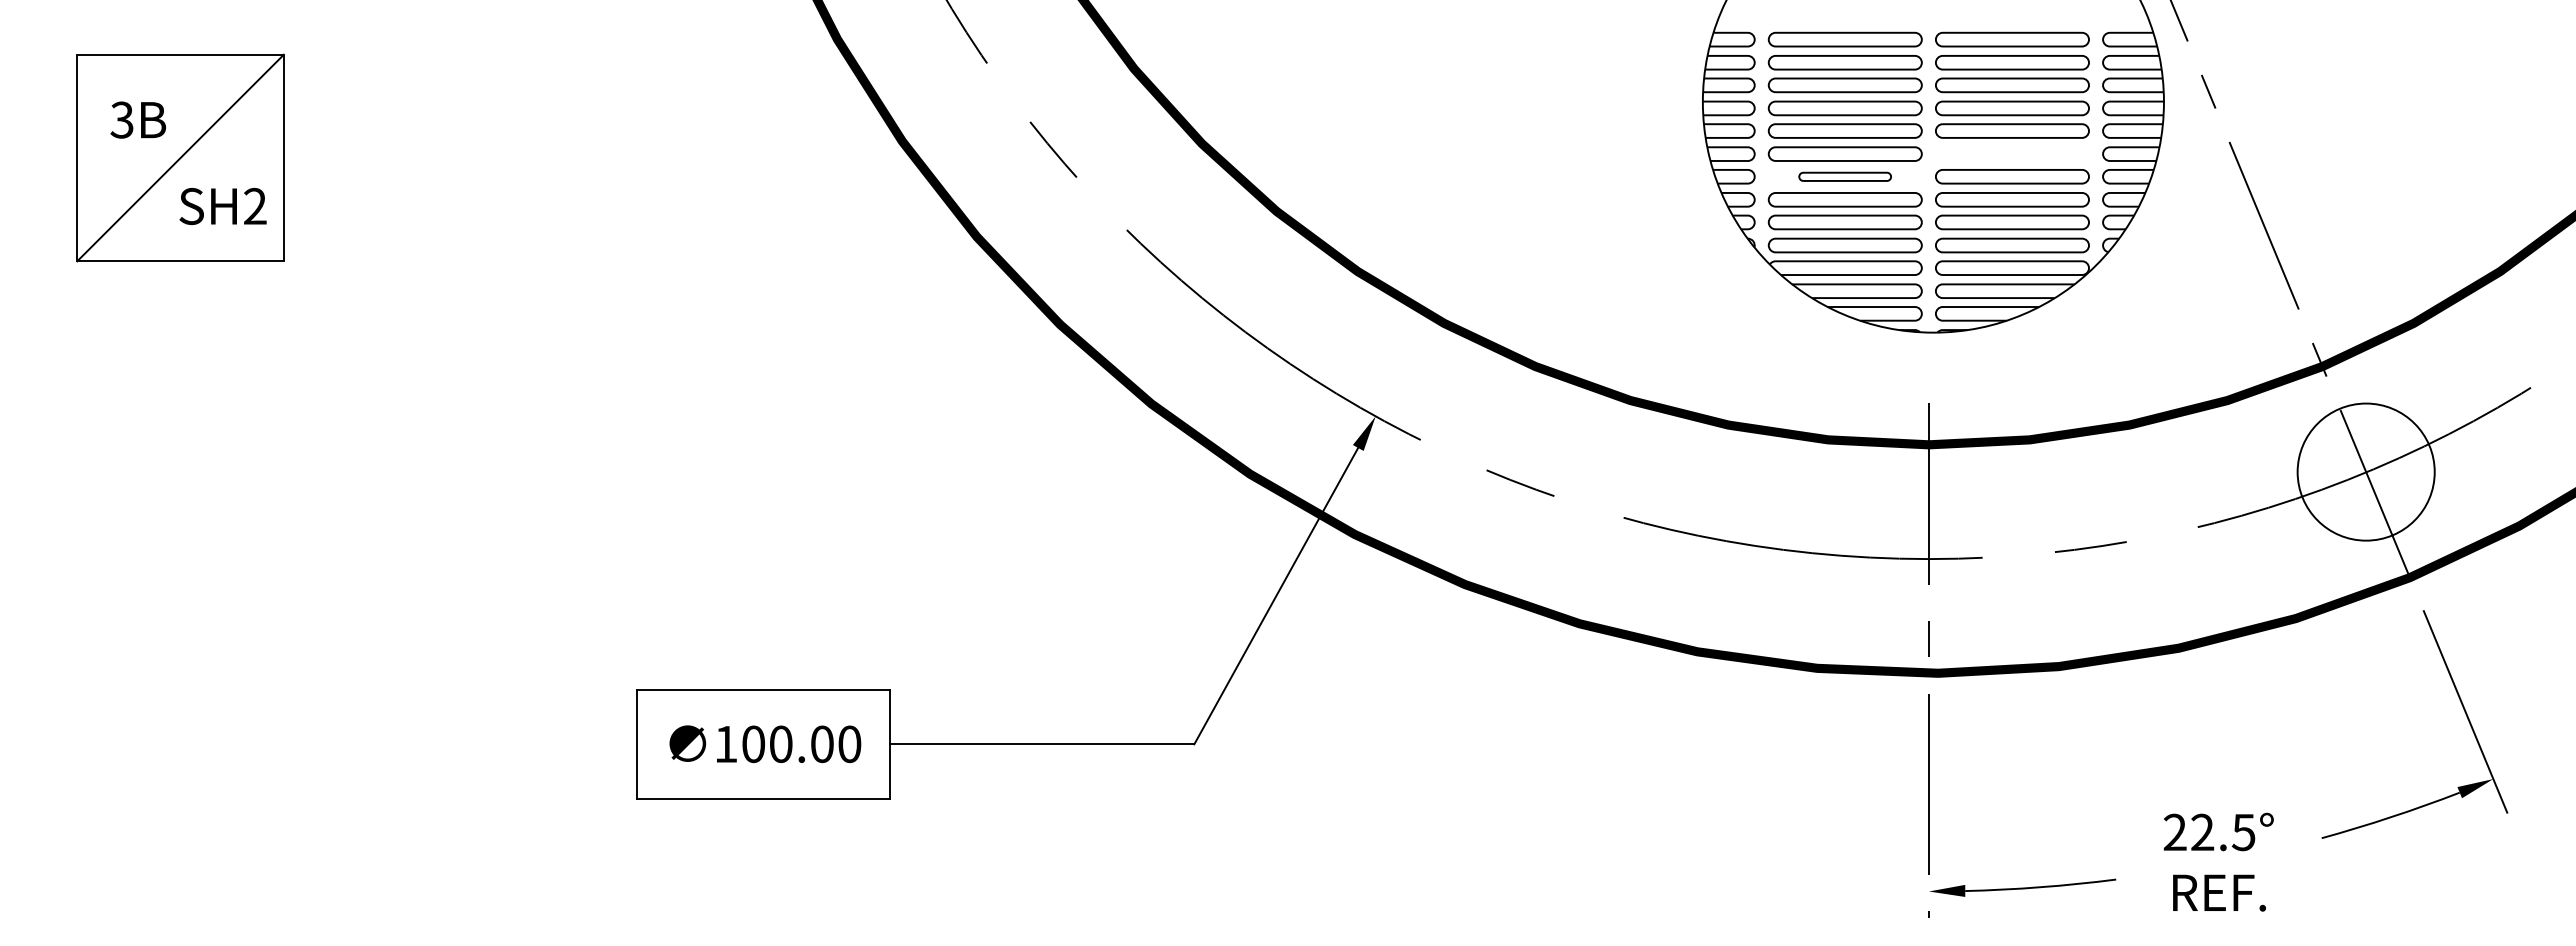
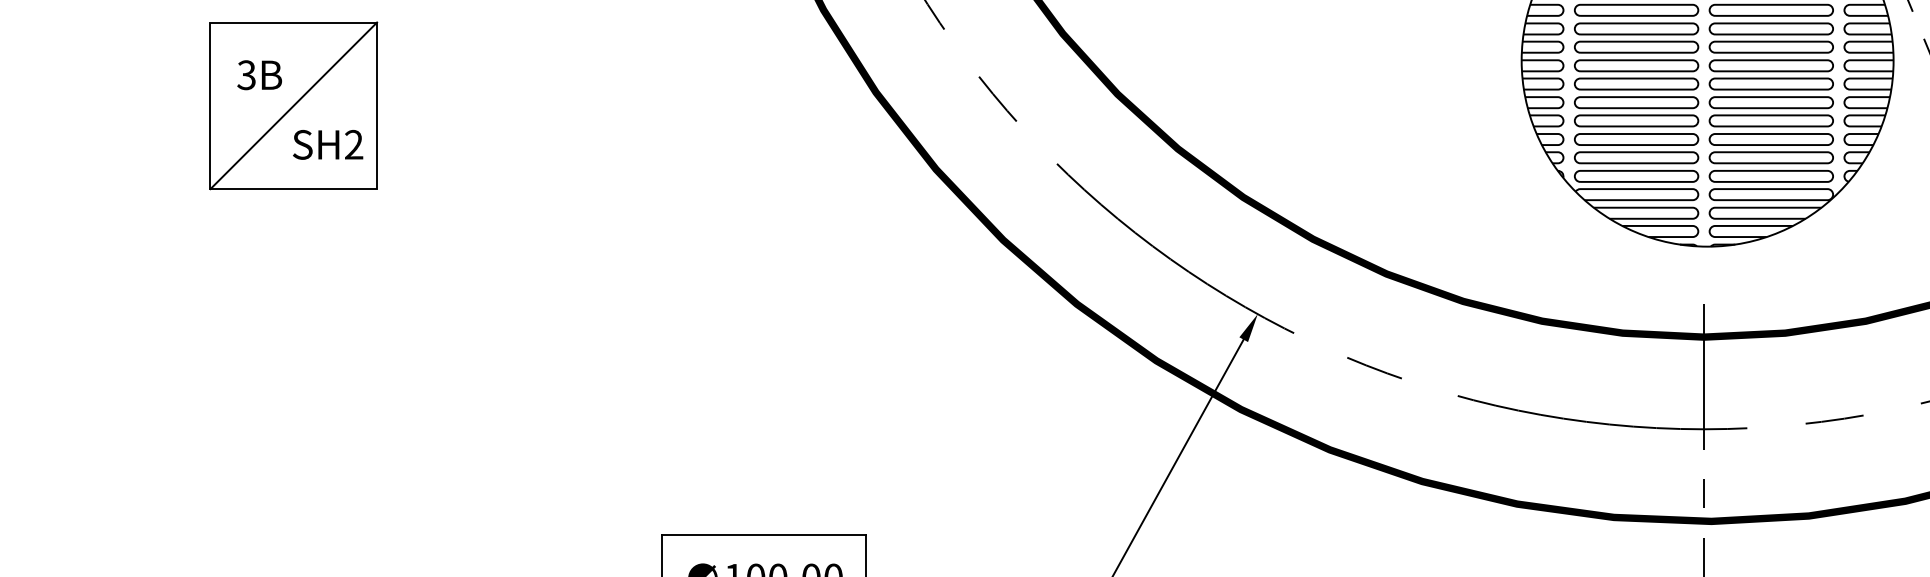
part: (2012, 153) -> (1771, 102), added
part: (1844, 176) -> (1635, 120), size x1.67

